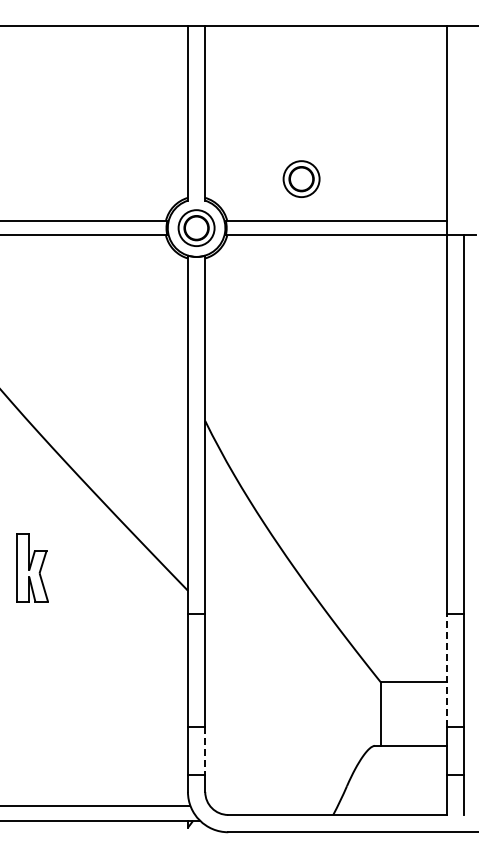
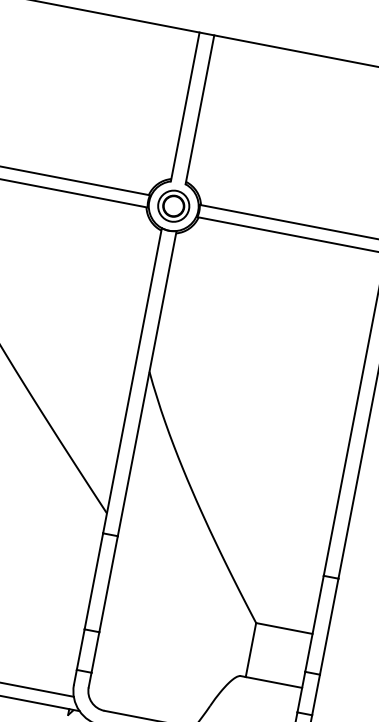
part: (301, 178) -> (271, 181), removed
line: (447, 670) -> (314, 623), dashed -> solid
line: (205, 750) -> (95, 652), dashed -> solid

